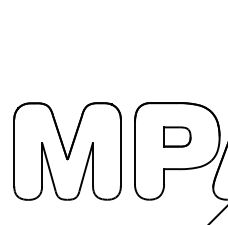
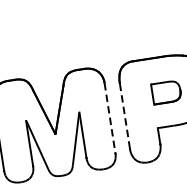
line: (120, 152) -> (109, 117), solid -> dashed
line: (135, 153) -> (125, 116), solid -> dashed

